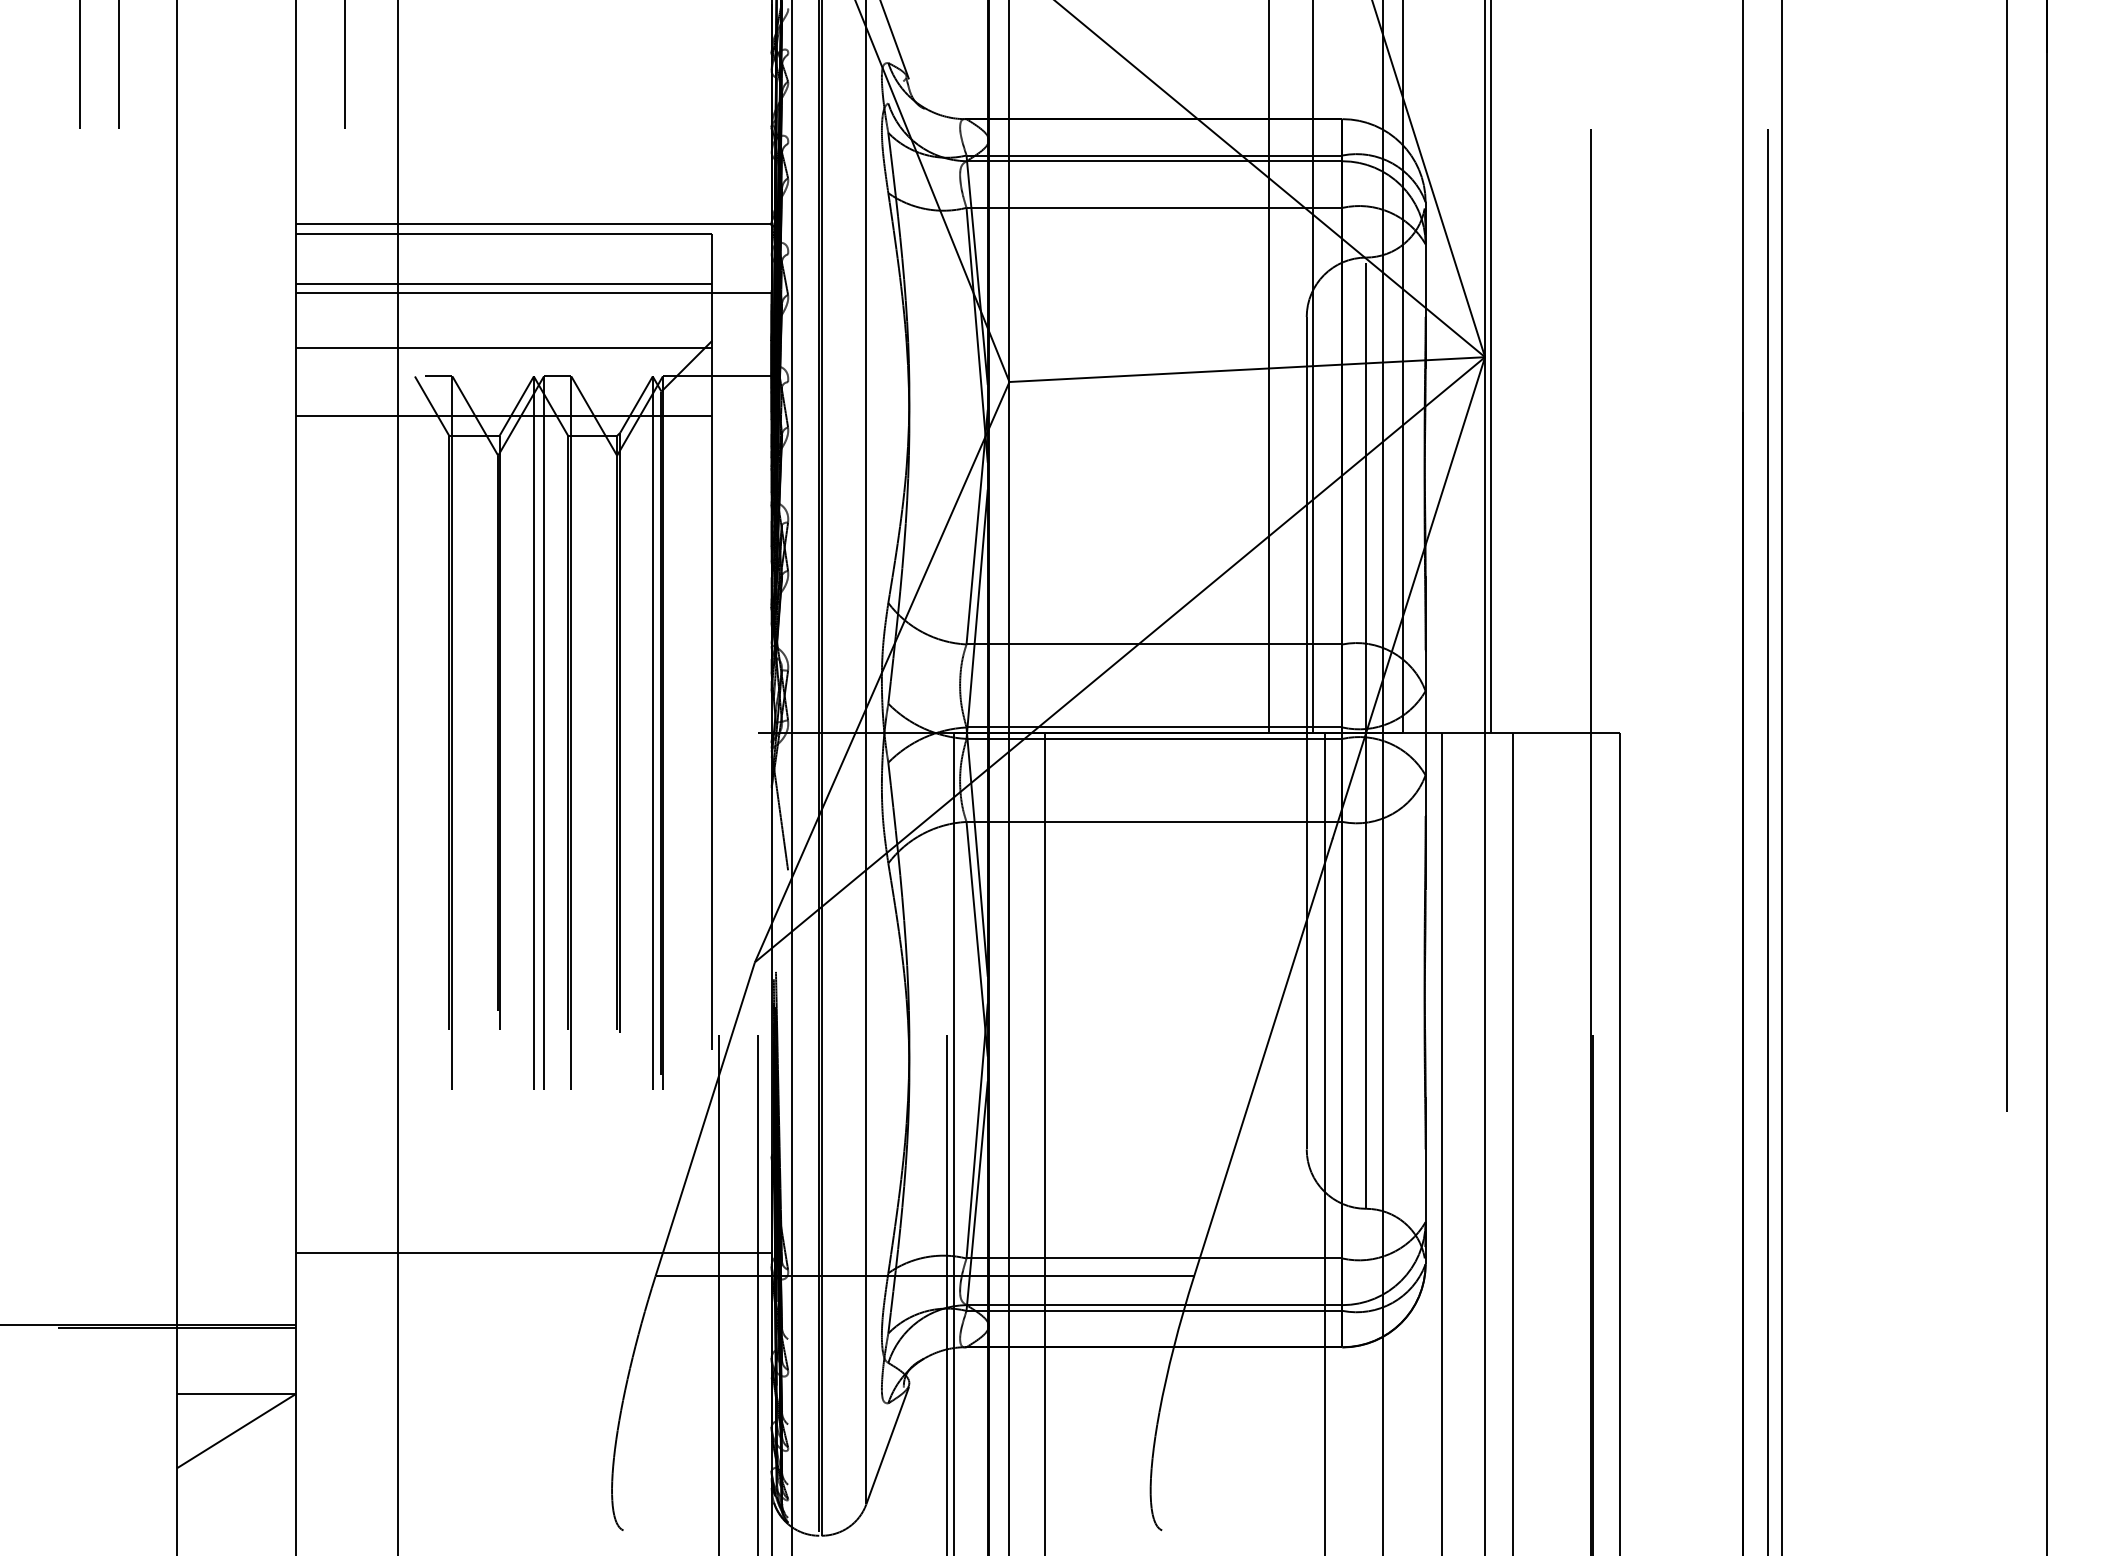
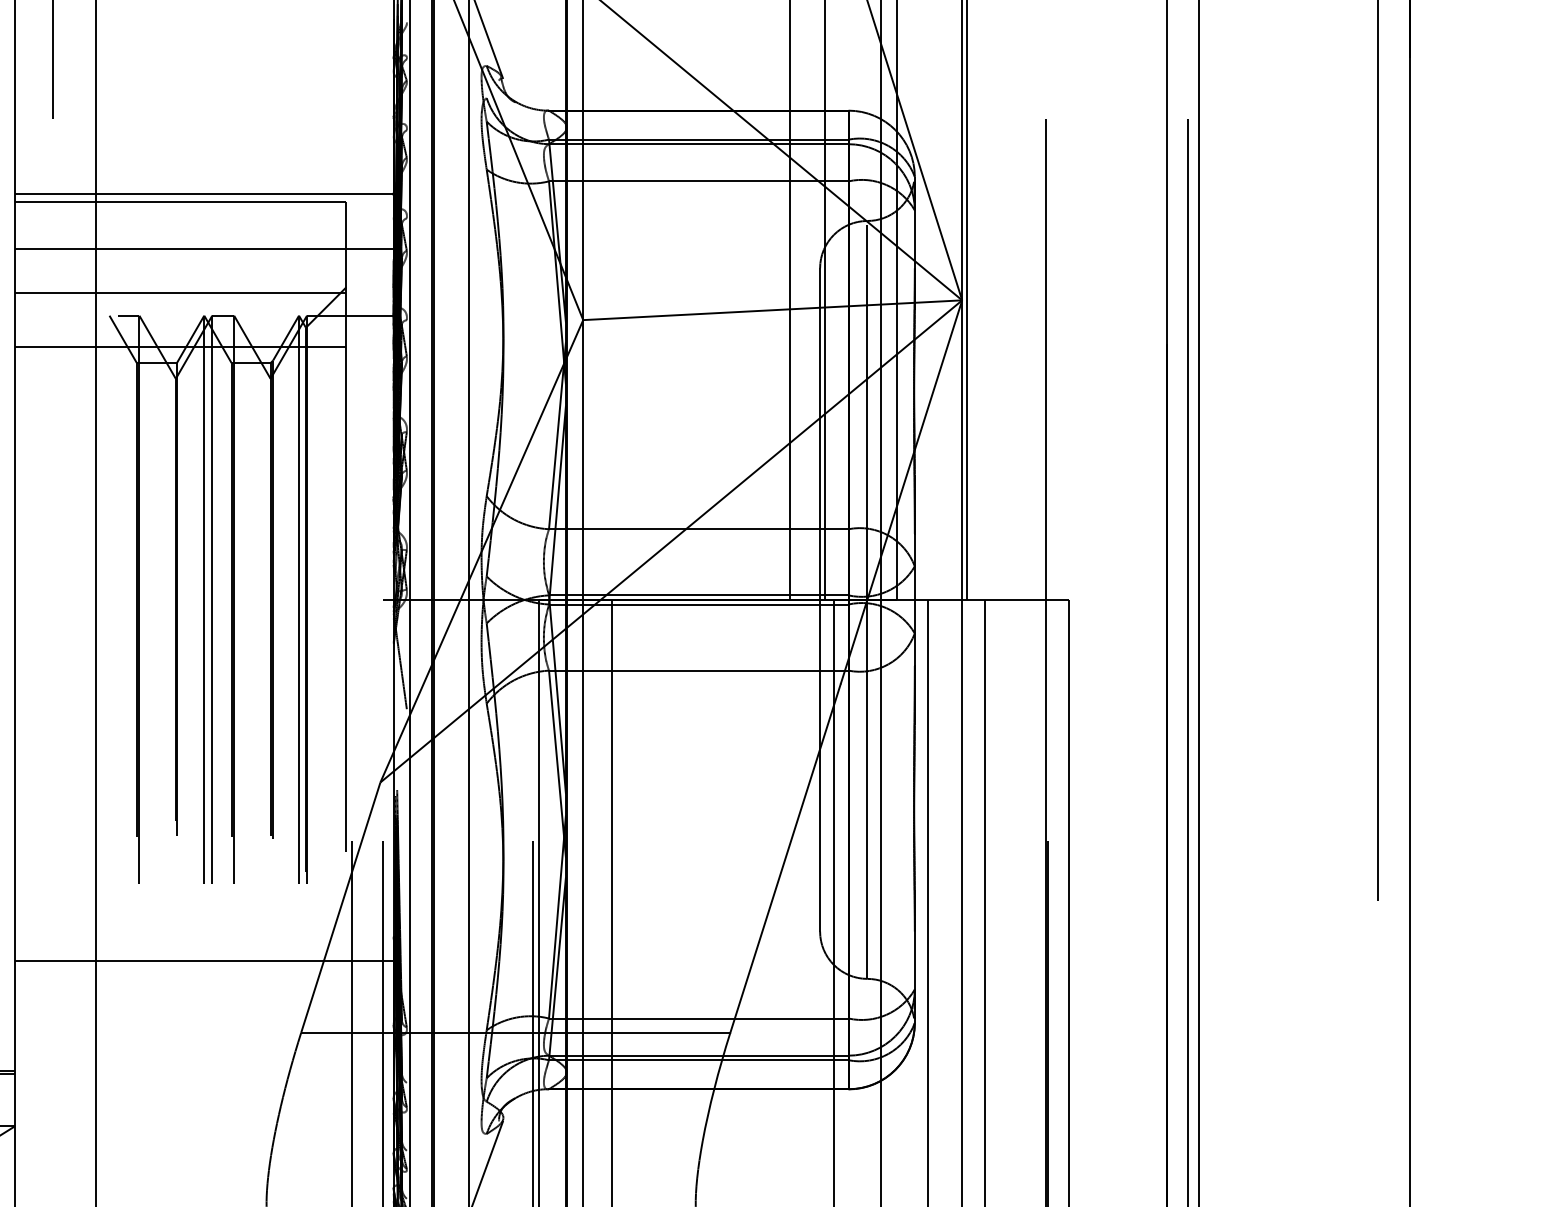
line: (504, 283) -> (180, 241), removed
line: (533, 1253) -> (203, 961), moved

